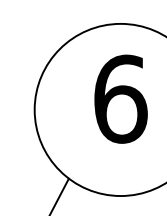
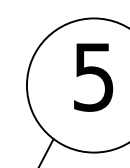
text: (121, 98) -> (94, 76), 6 -> 5

